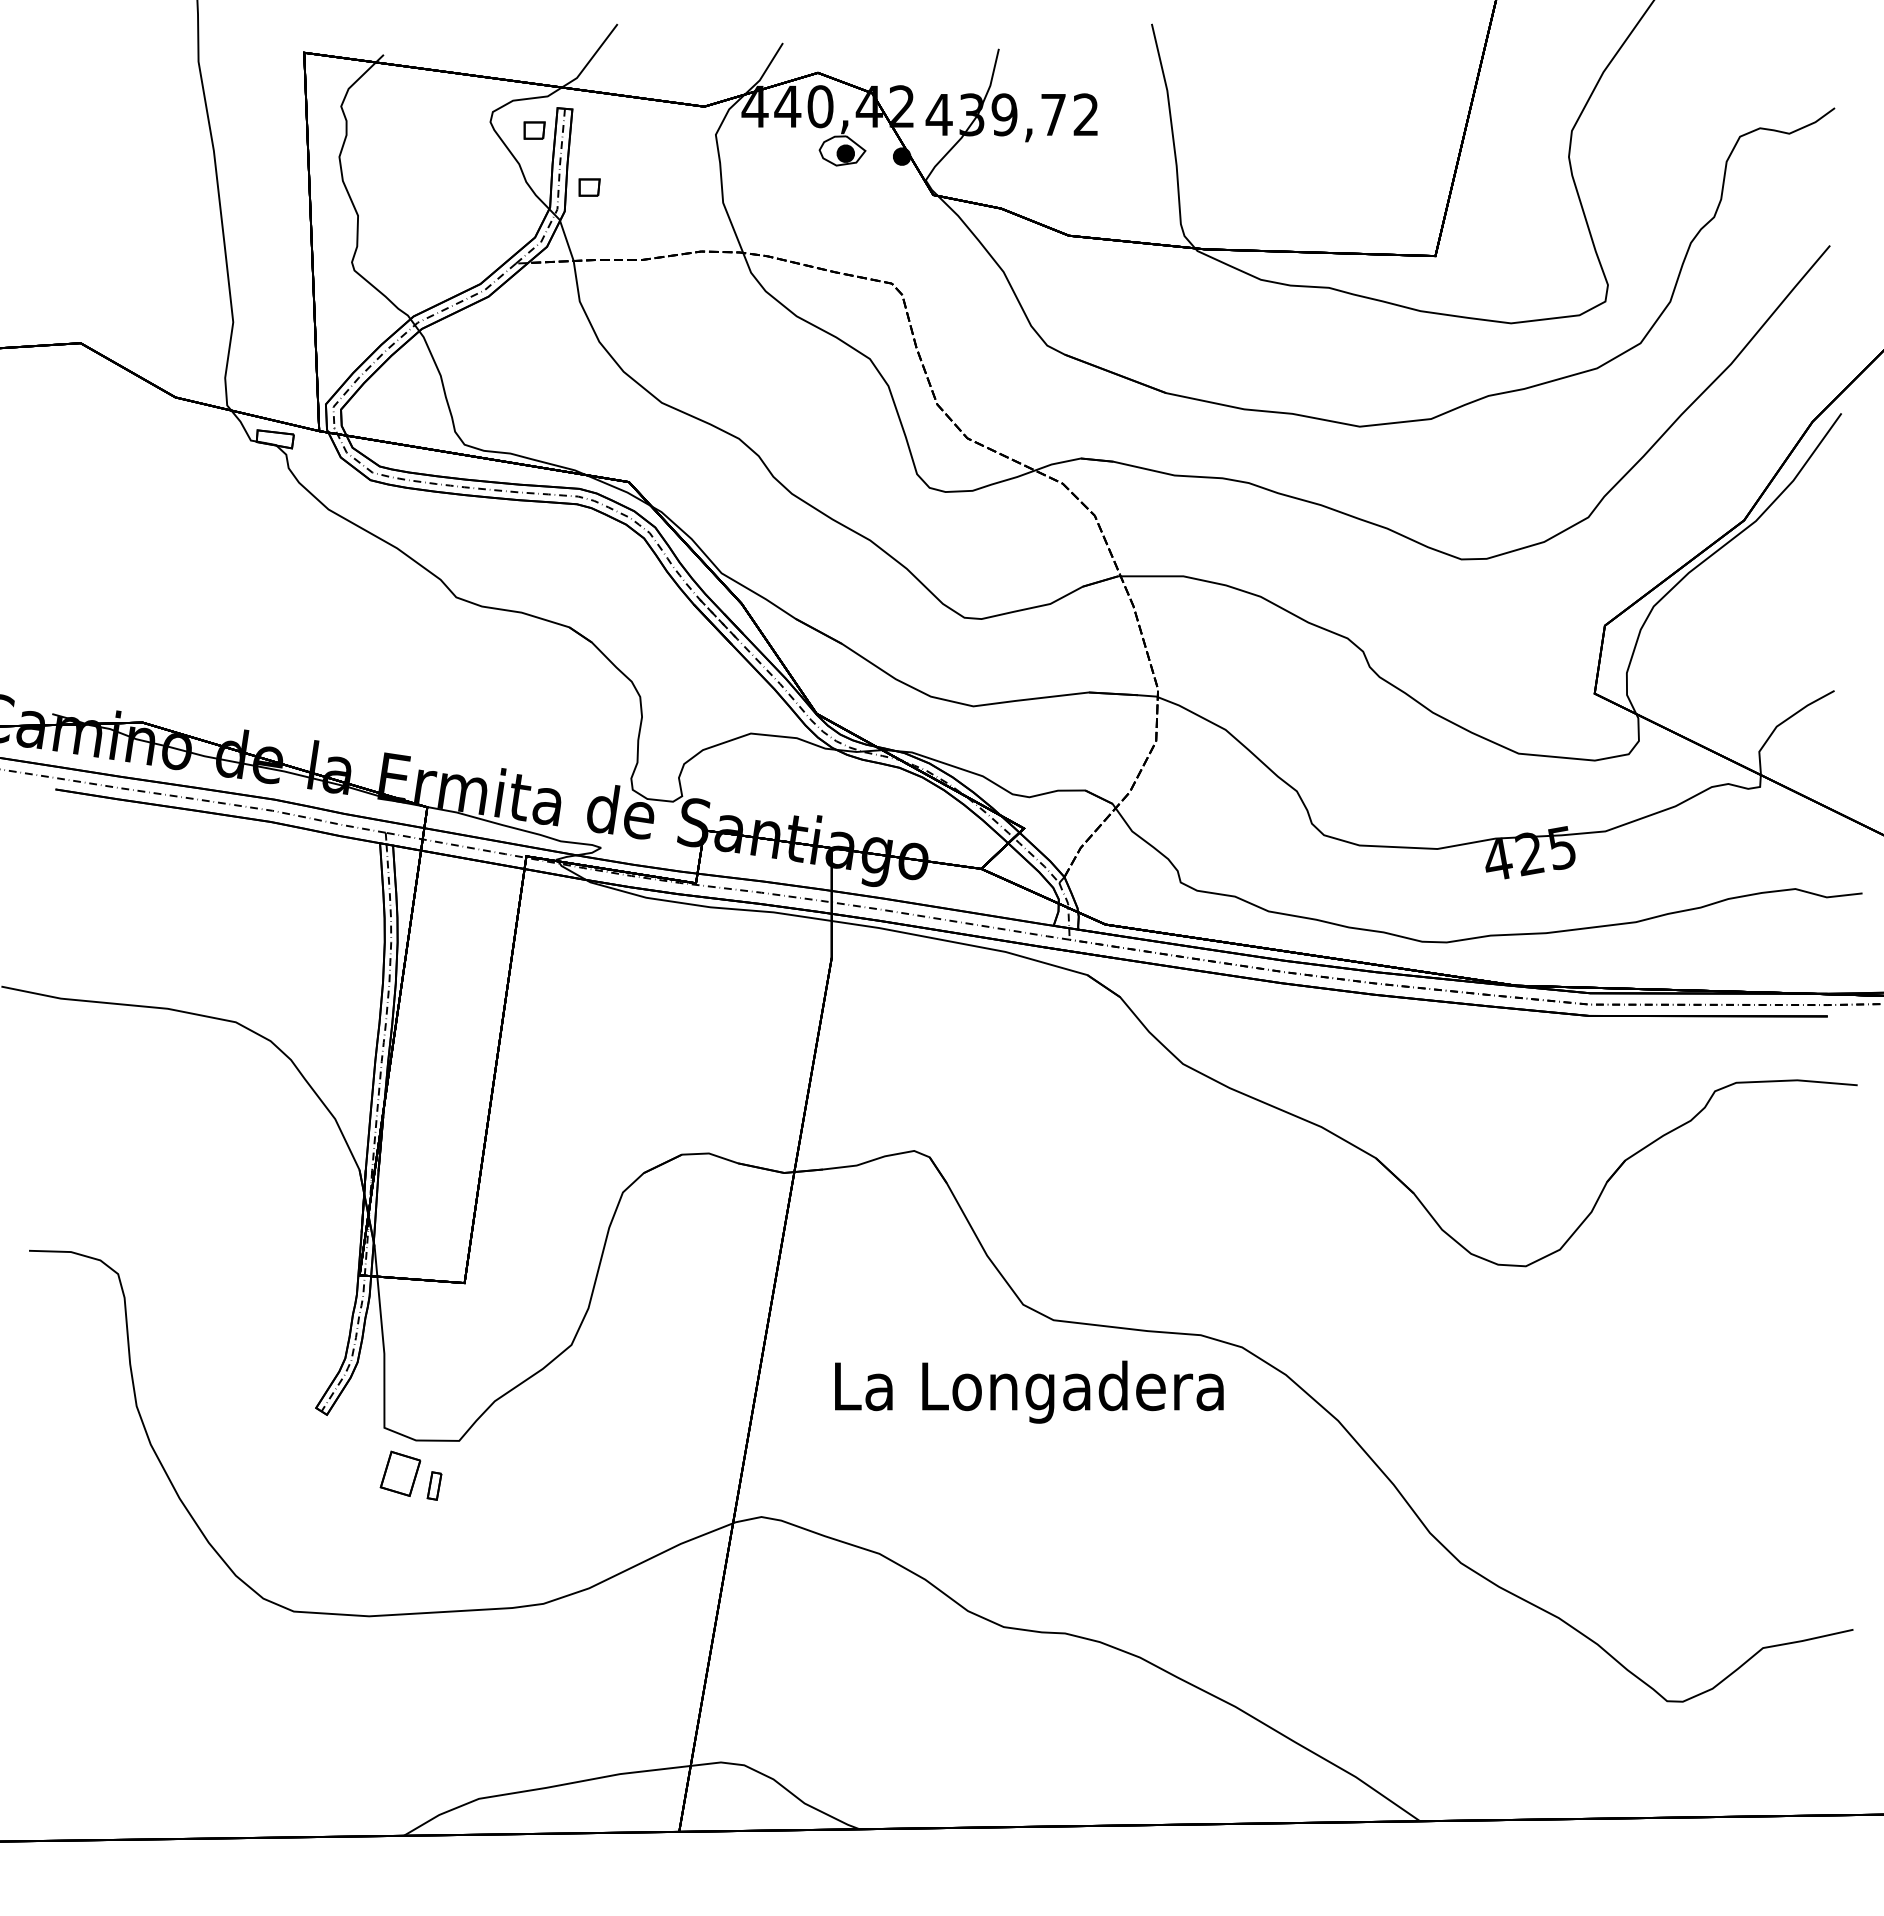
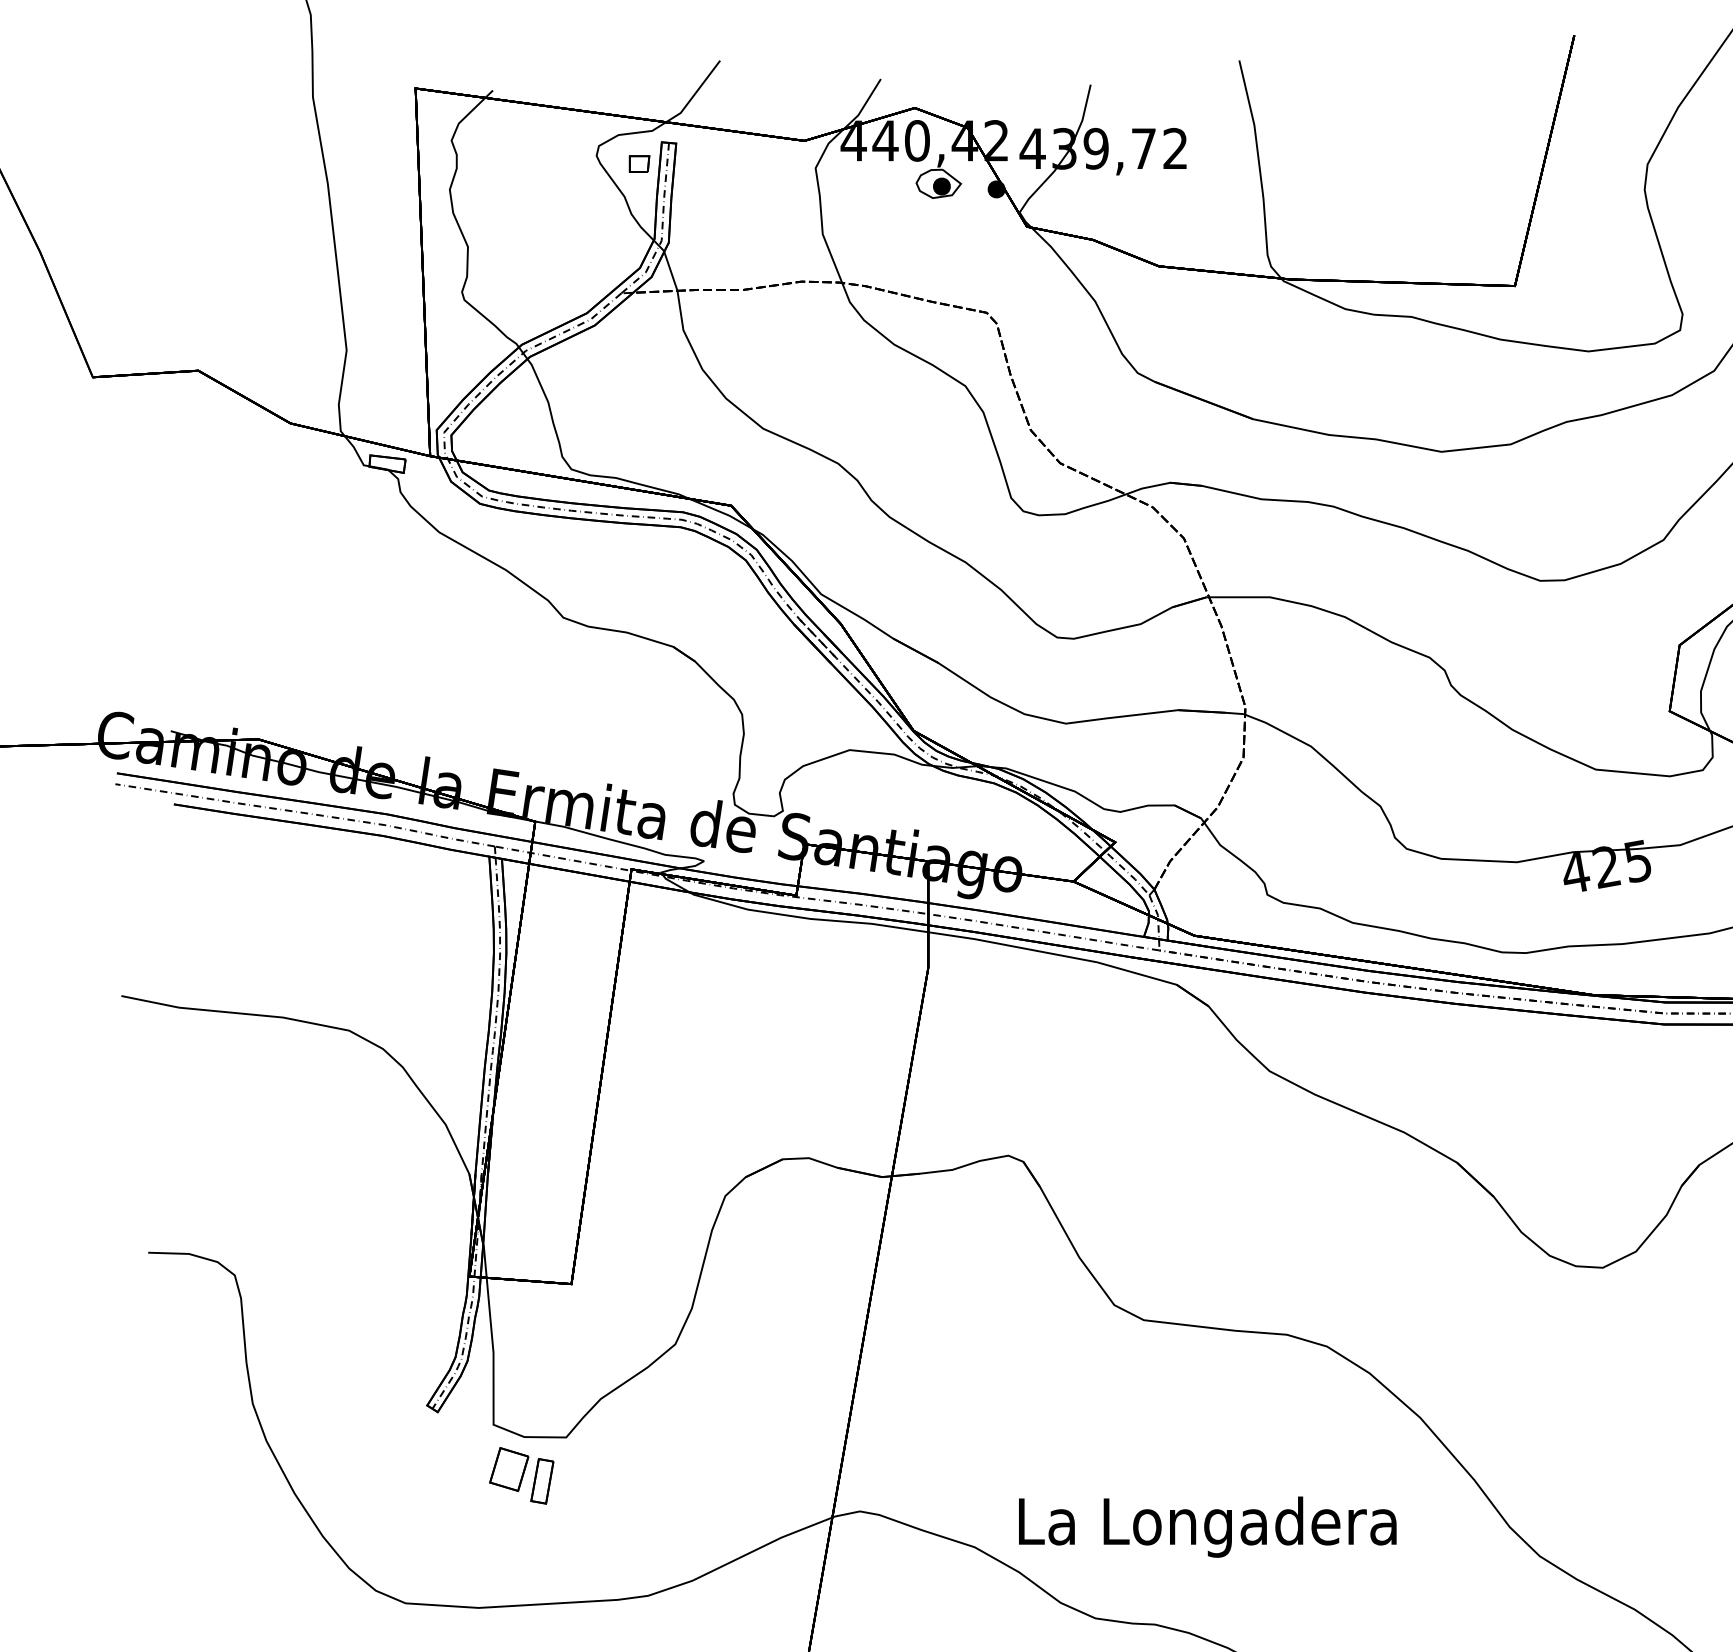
part: (589, 187) -> (692, 219), removed
text: (1029, 1391) -> (1207, 1526), moved
part: (434, 1485) -> (542, 1480), size x1.67

